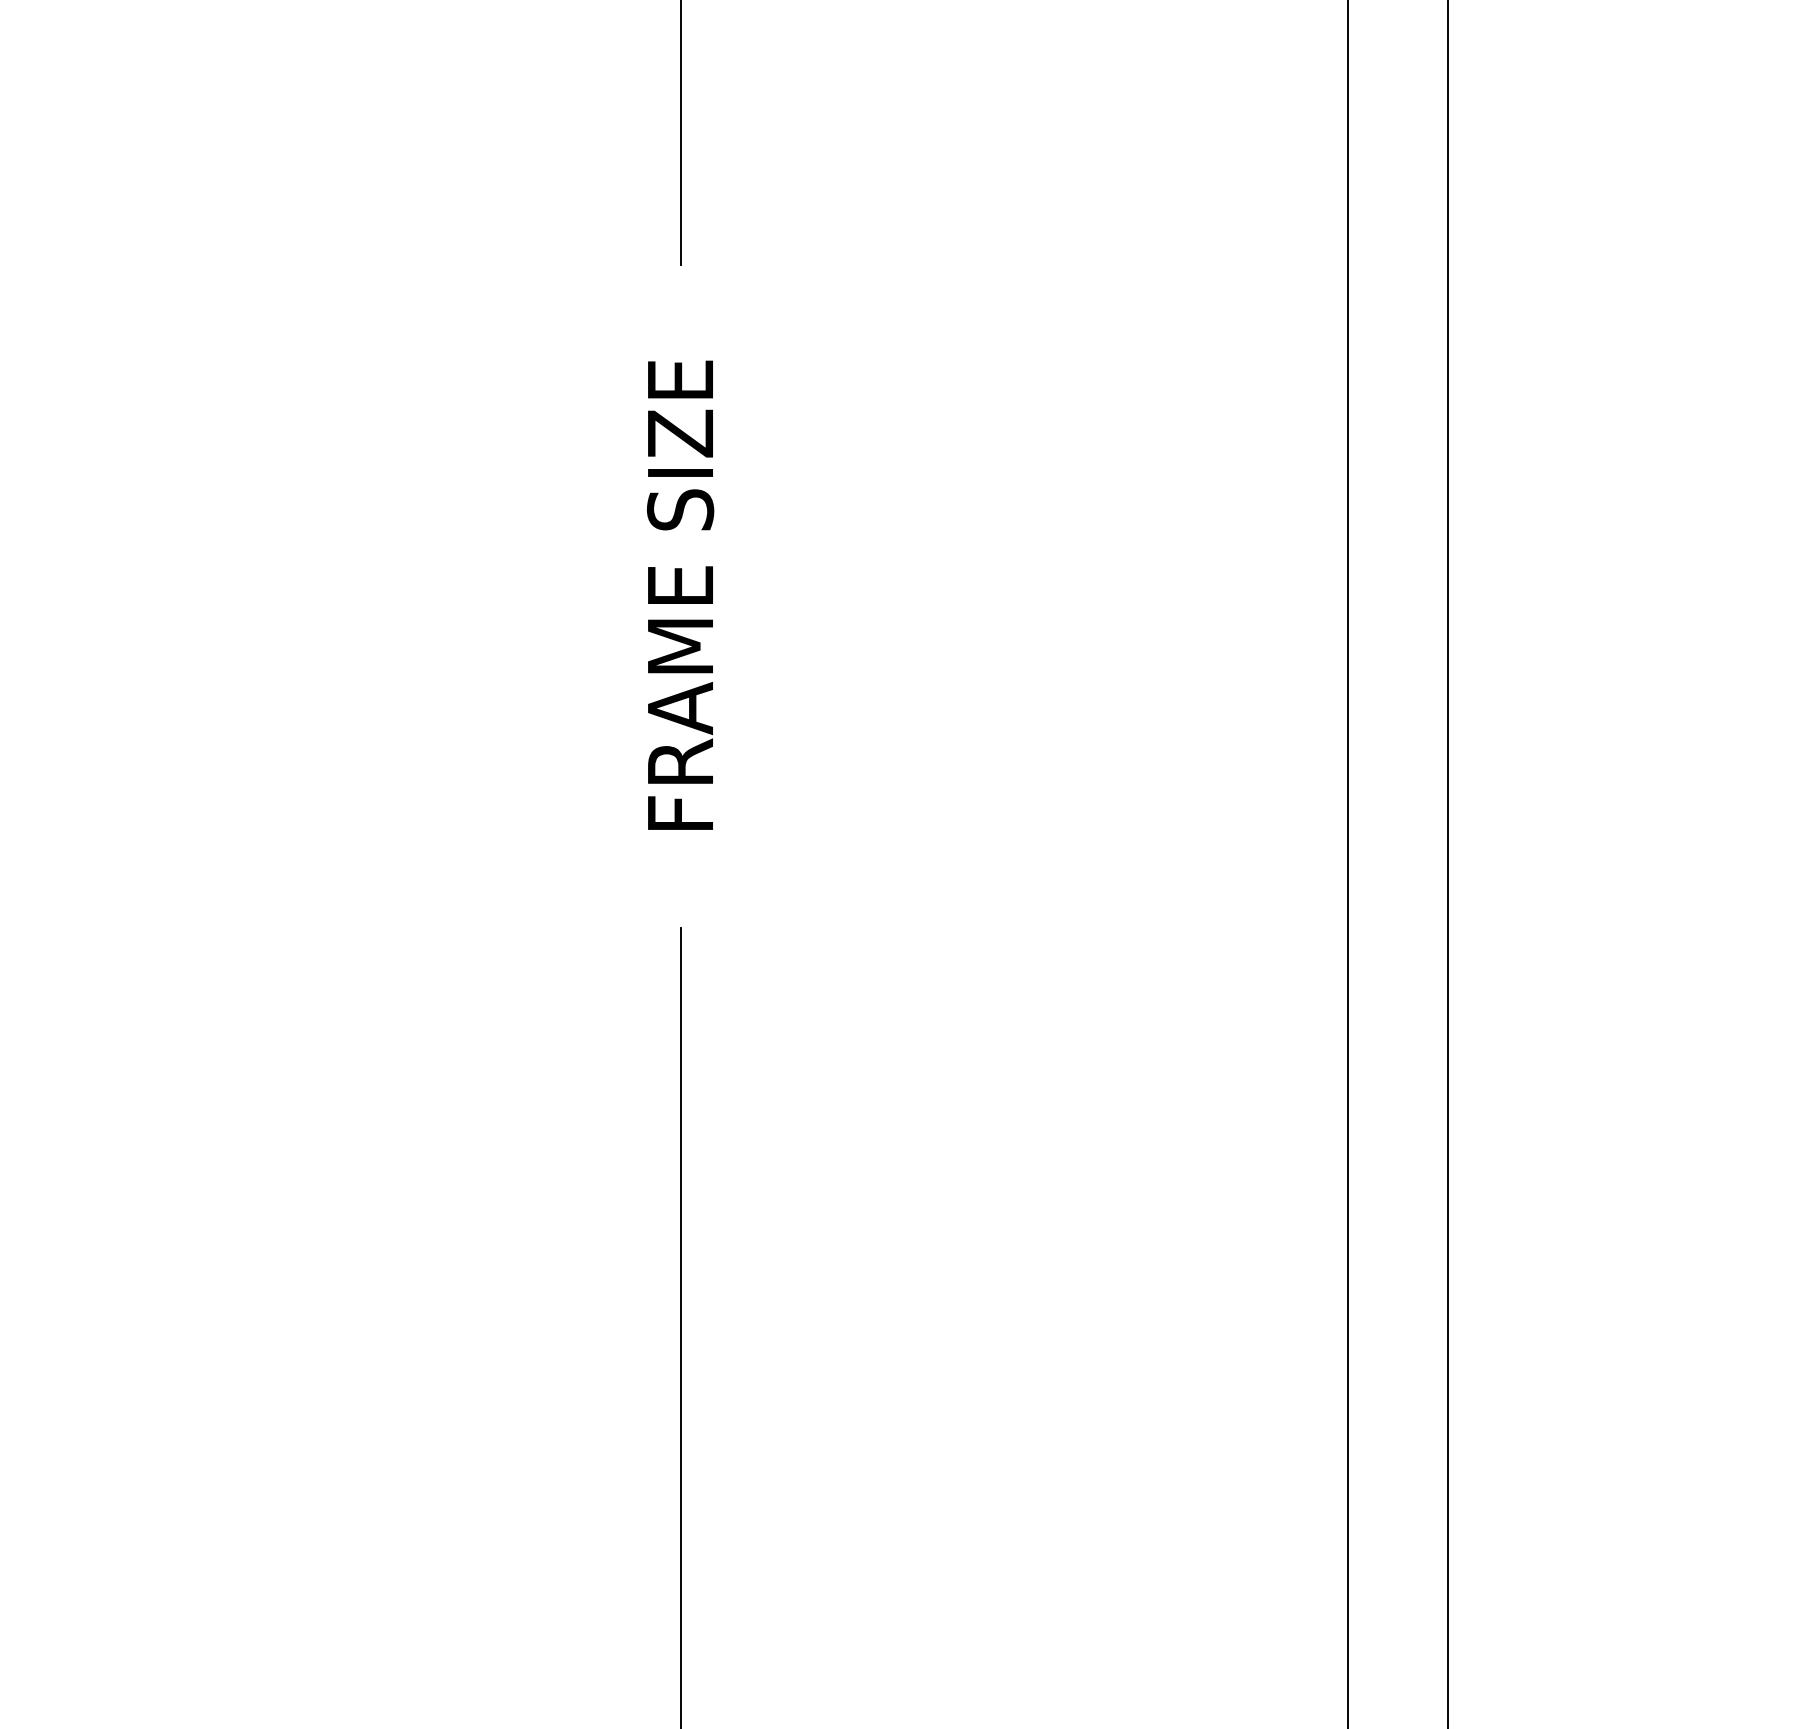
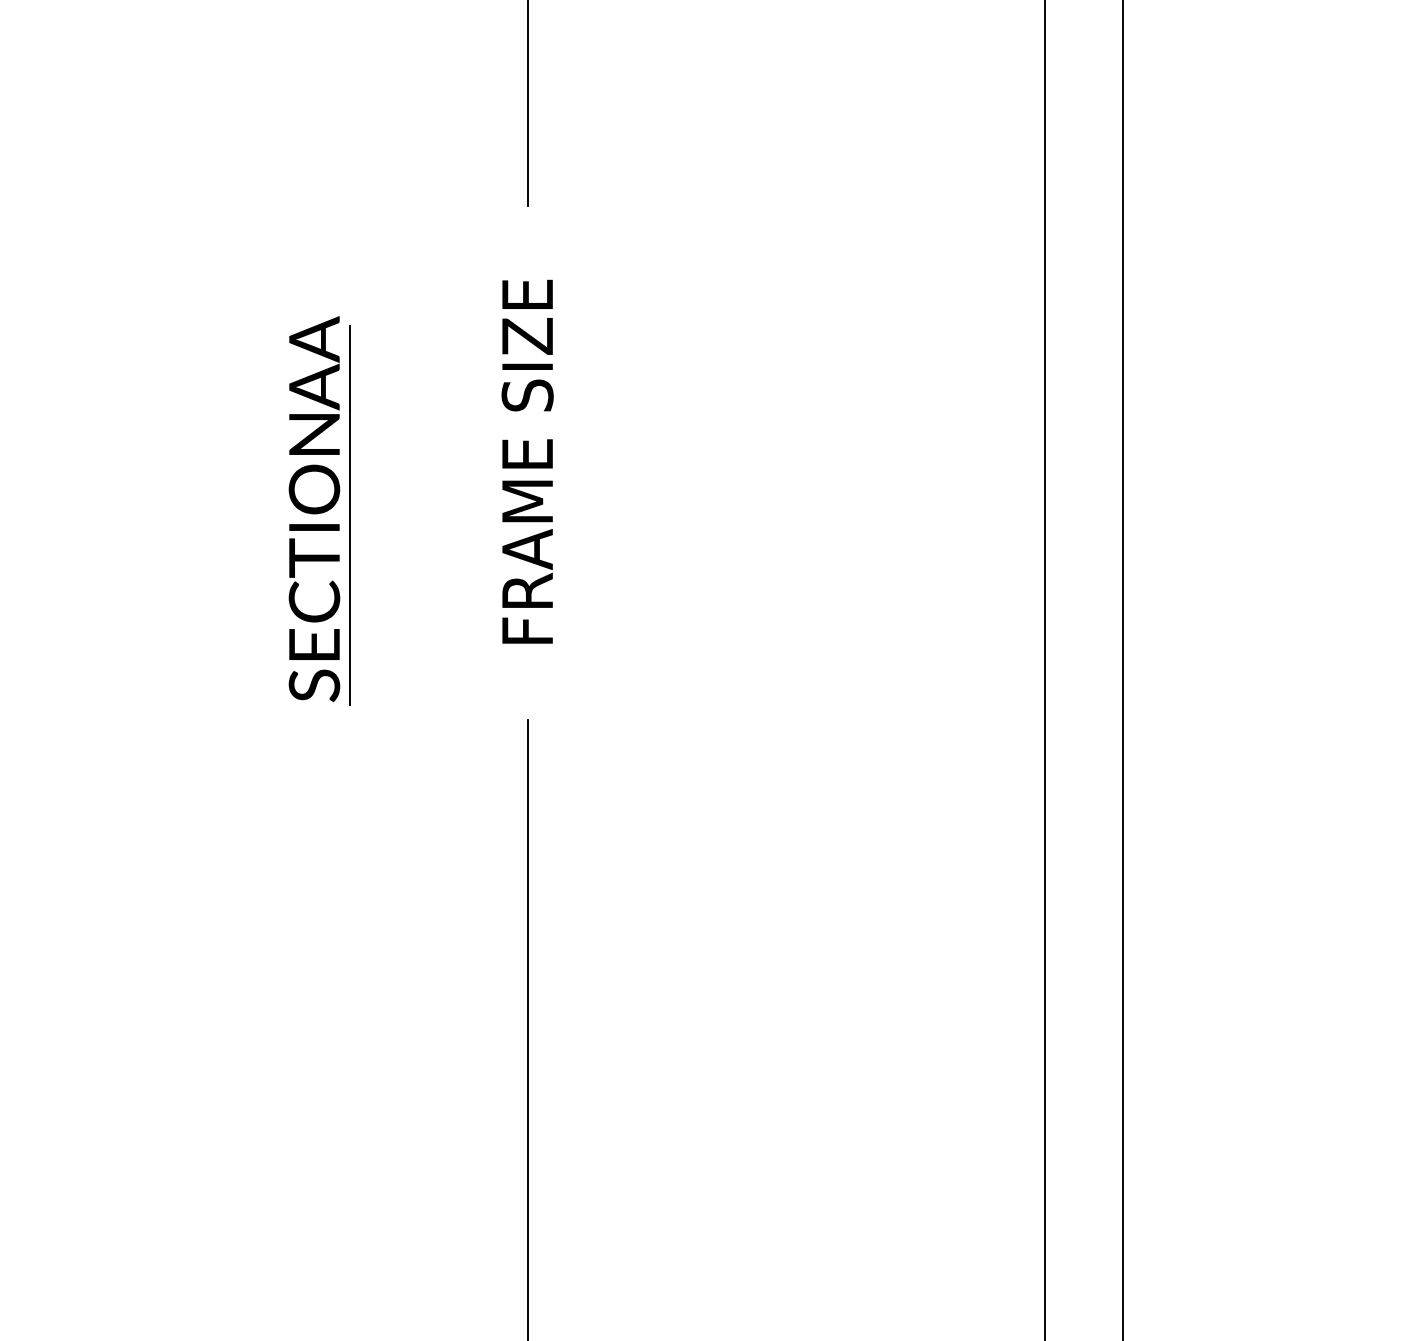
part: (411, 658) -> (319, 510), added

